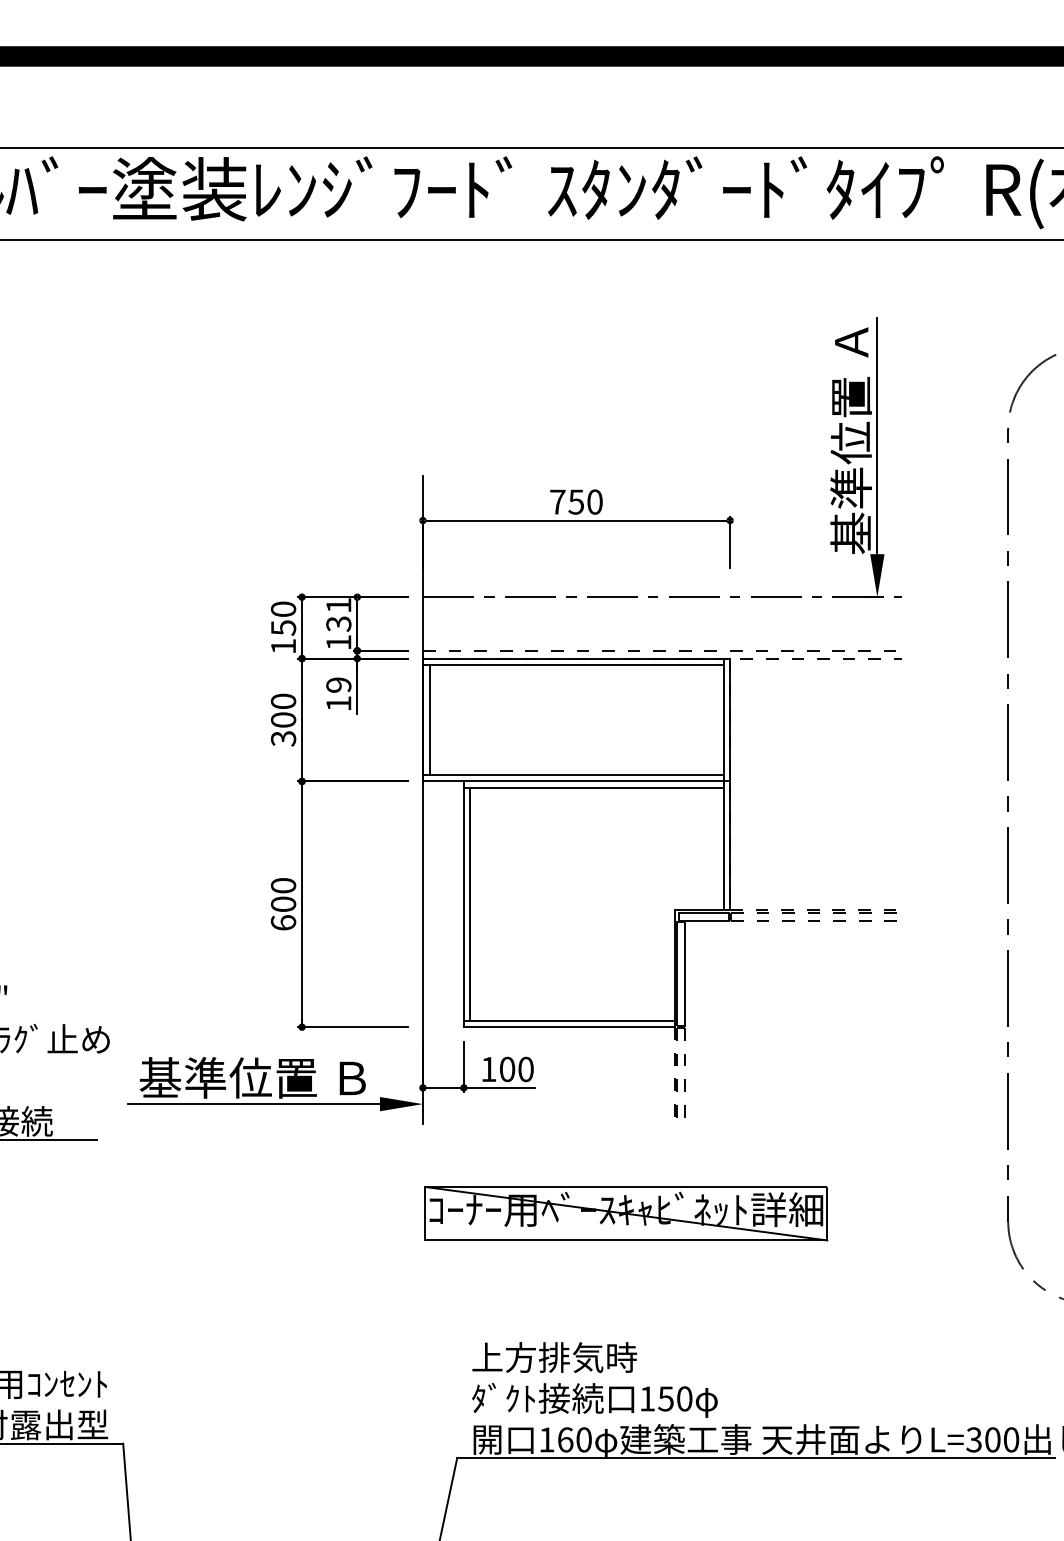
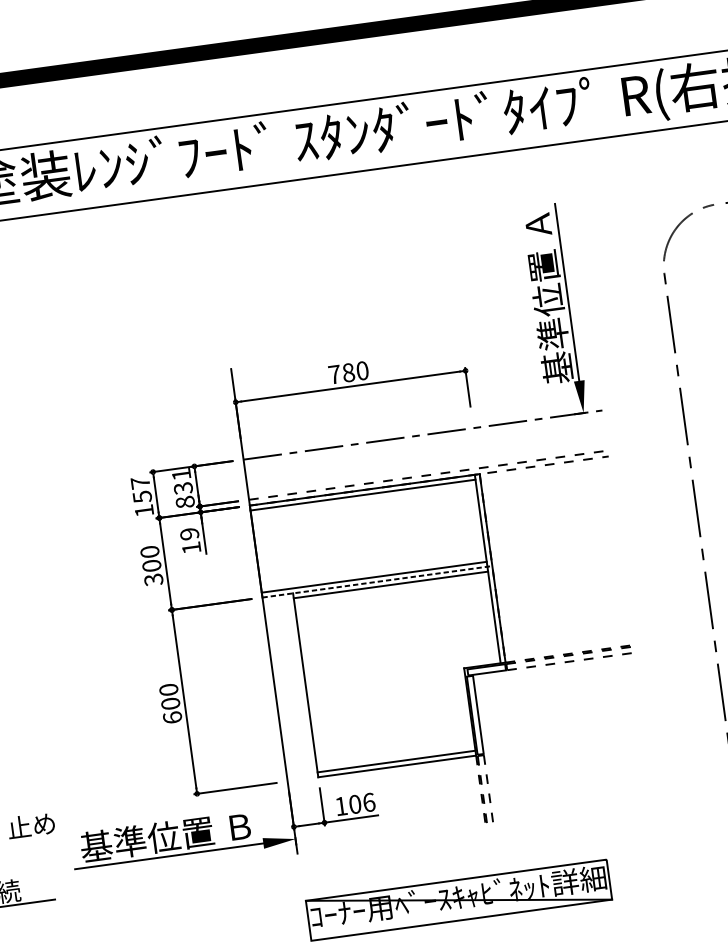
text: (576, 501) -> (348, 372), 750 -> 780
text: (283, 608) -> (140, 482), 150 -> 157
text: (338, 642) -> (185, 502), 131 -> 831
line: (430, 719) -> (261, 550), removed
line: (576, 781) -> (377, 581), solid -> dashed
line: (470, 904) -> (310, 684), removed
text: (525, 1069) -> (368, 802), 100 -> 106

